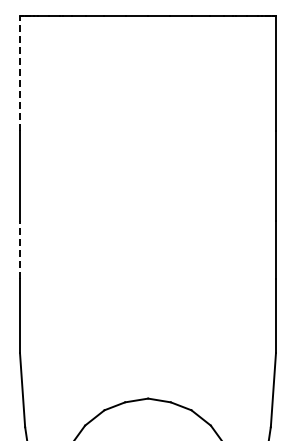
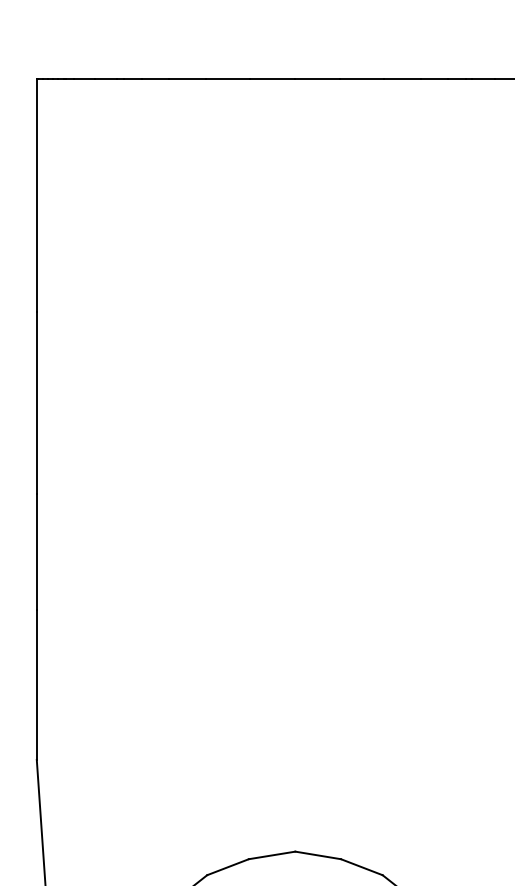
line: (20, 73) -> (37, 195), dashed -> solid
line: (20, 250) -> (37, 552), dashed -> solid

